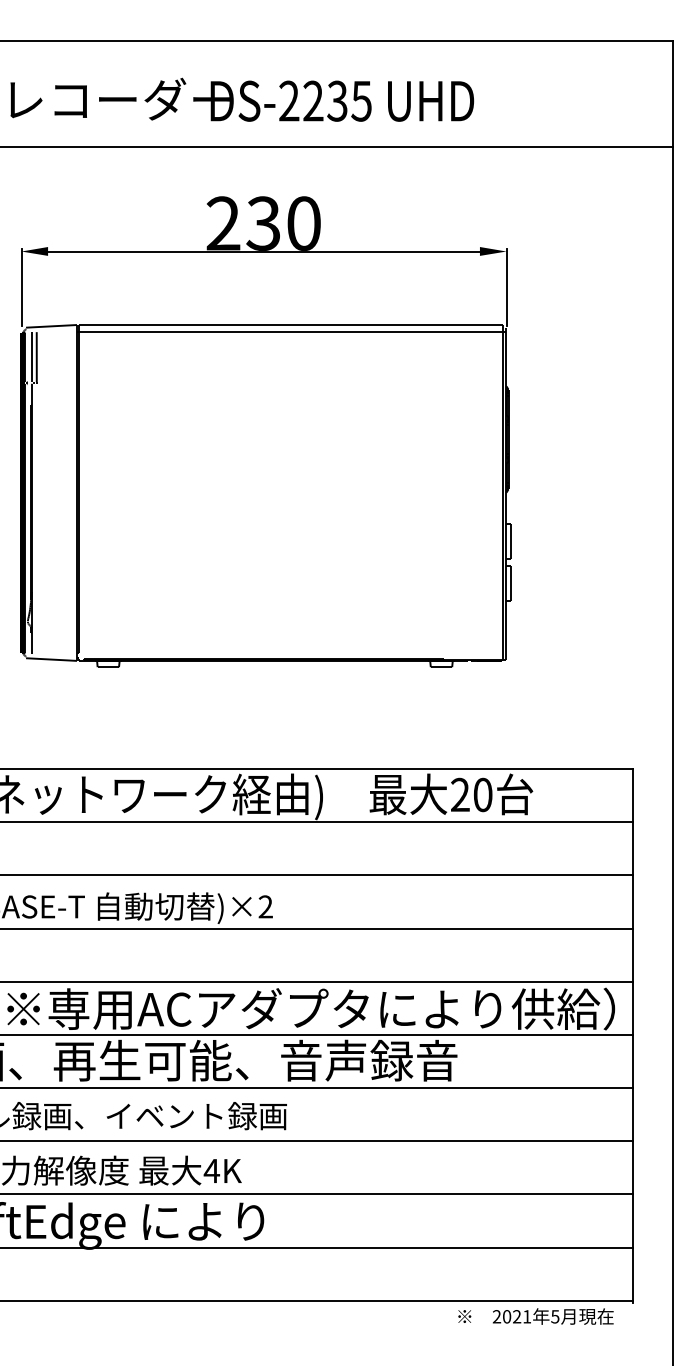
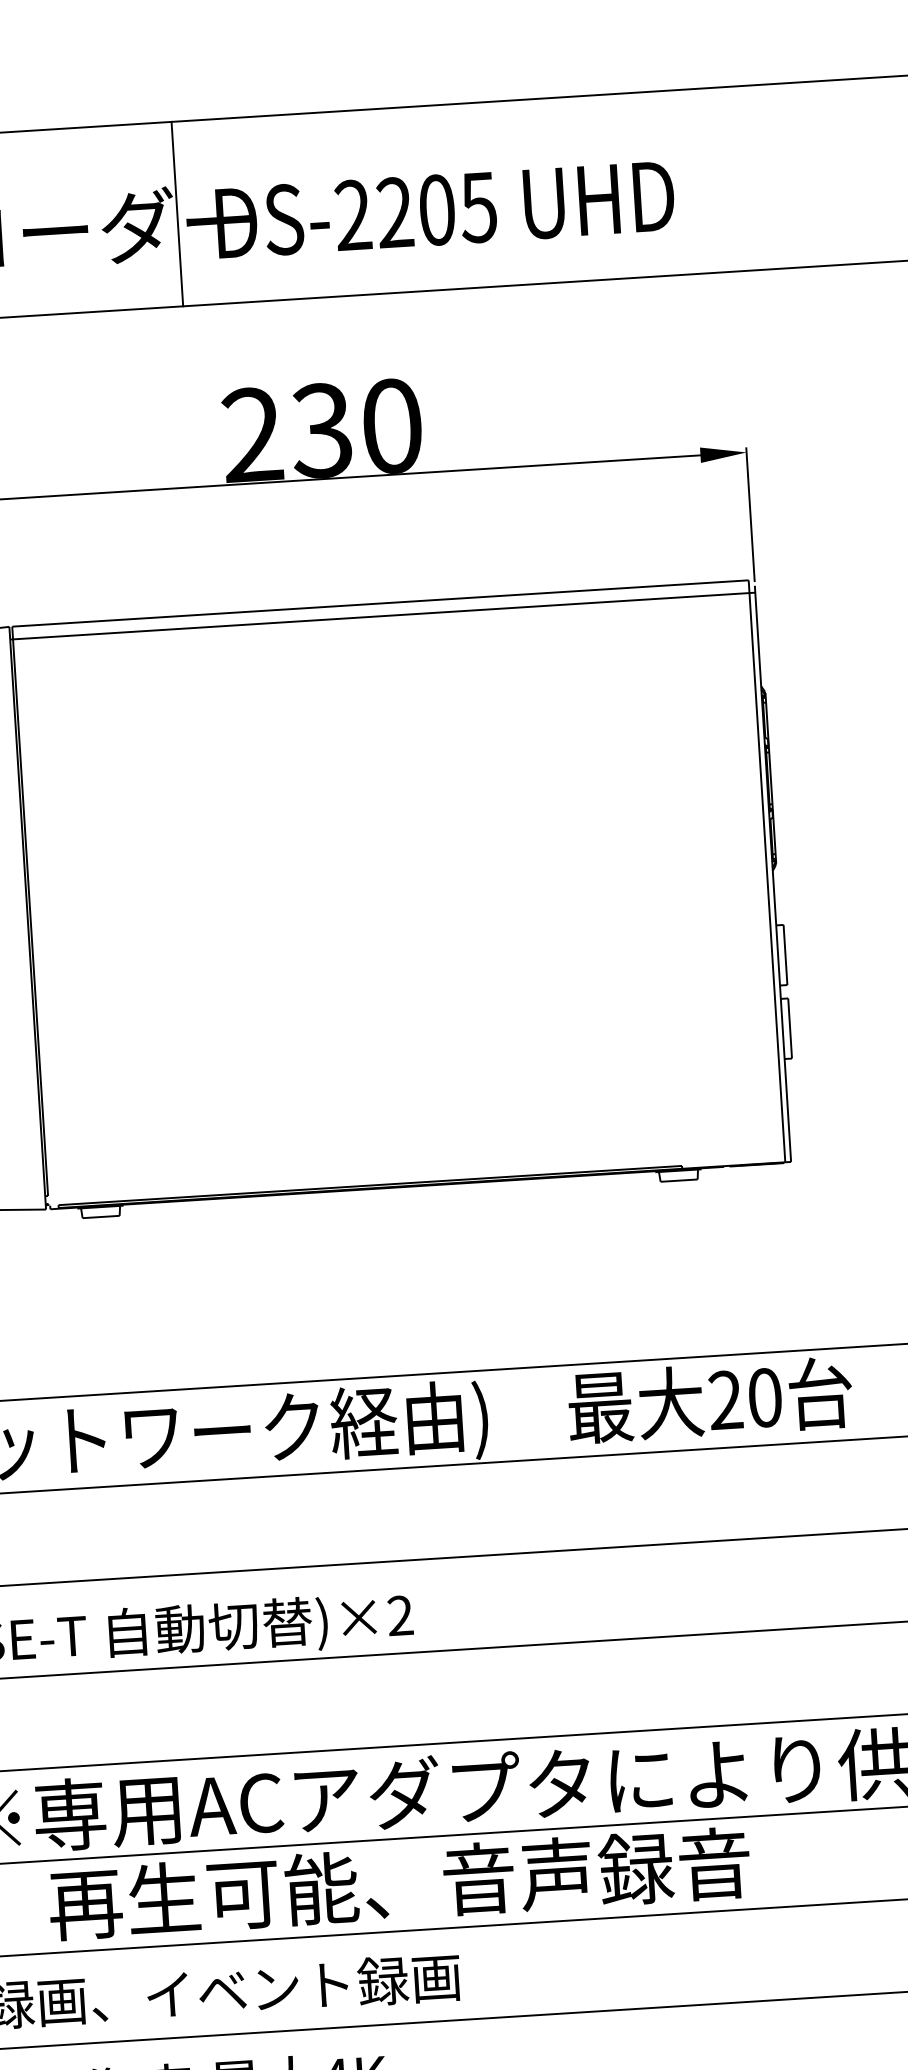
line: (188, 93) -> (177, 213), added
text: (337, 100) -> (436, 208), DS-2235 -> DS-2205

